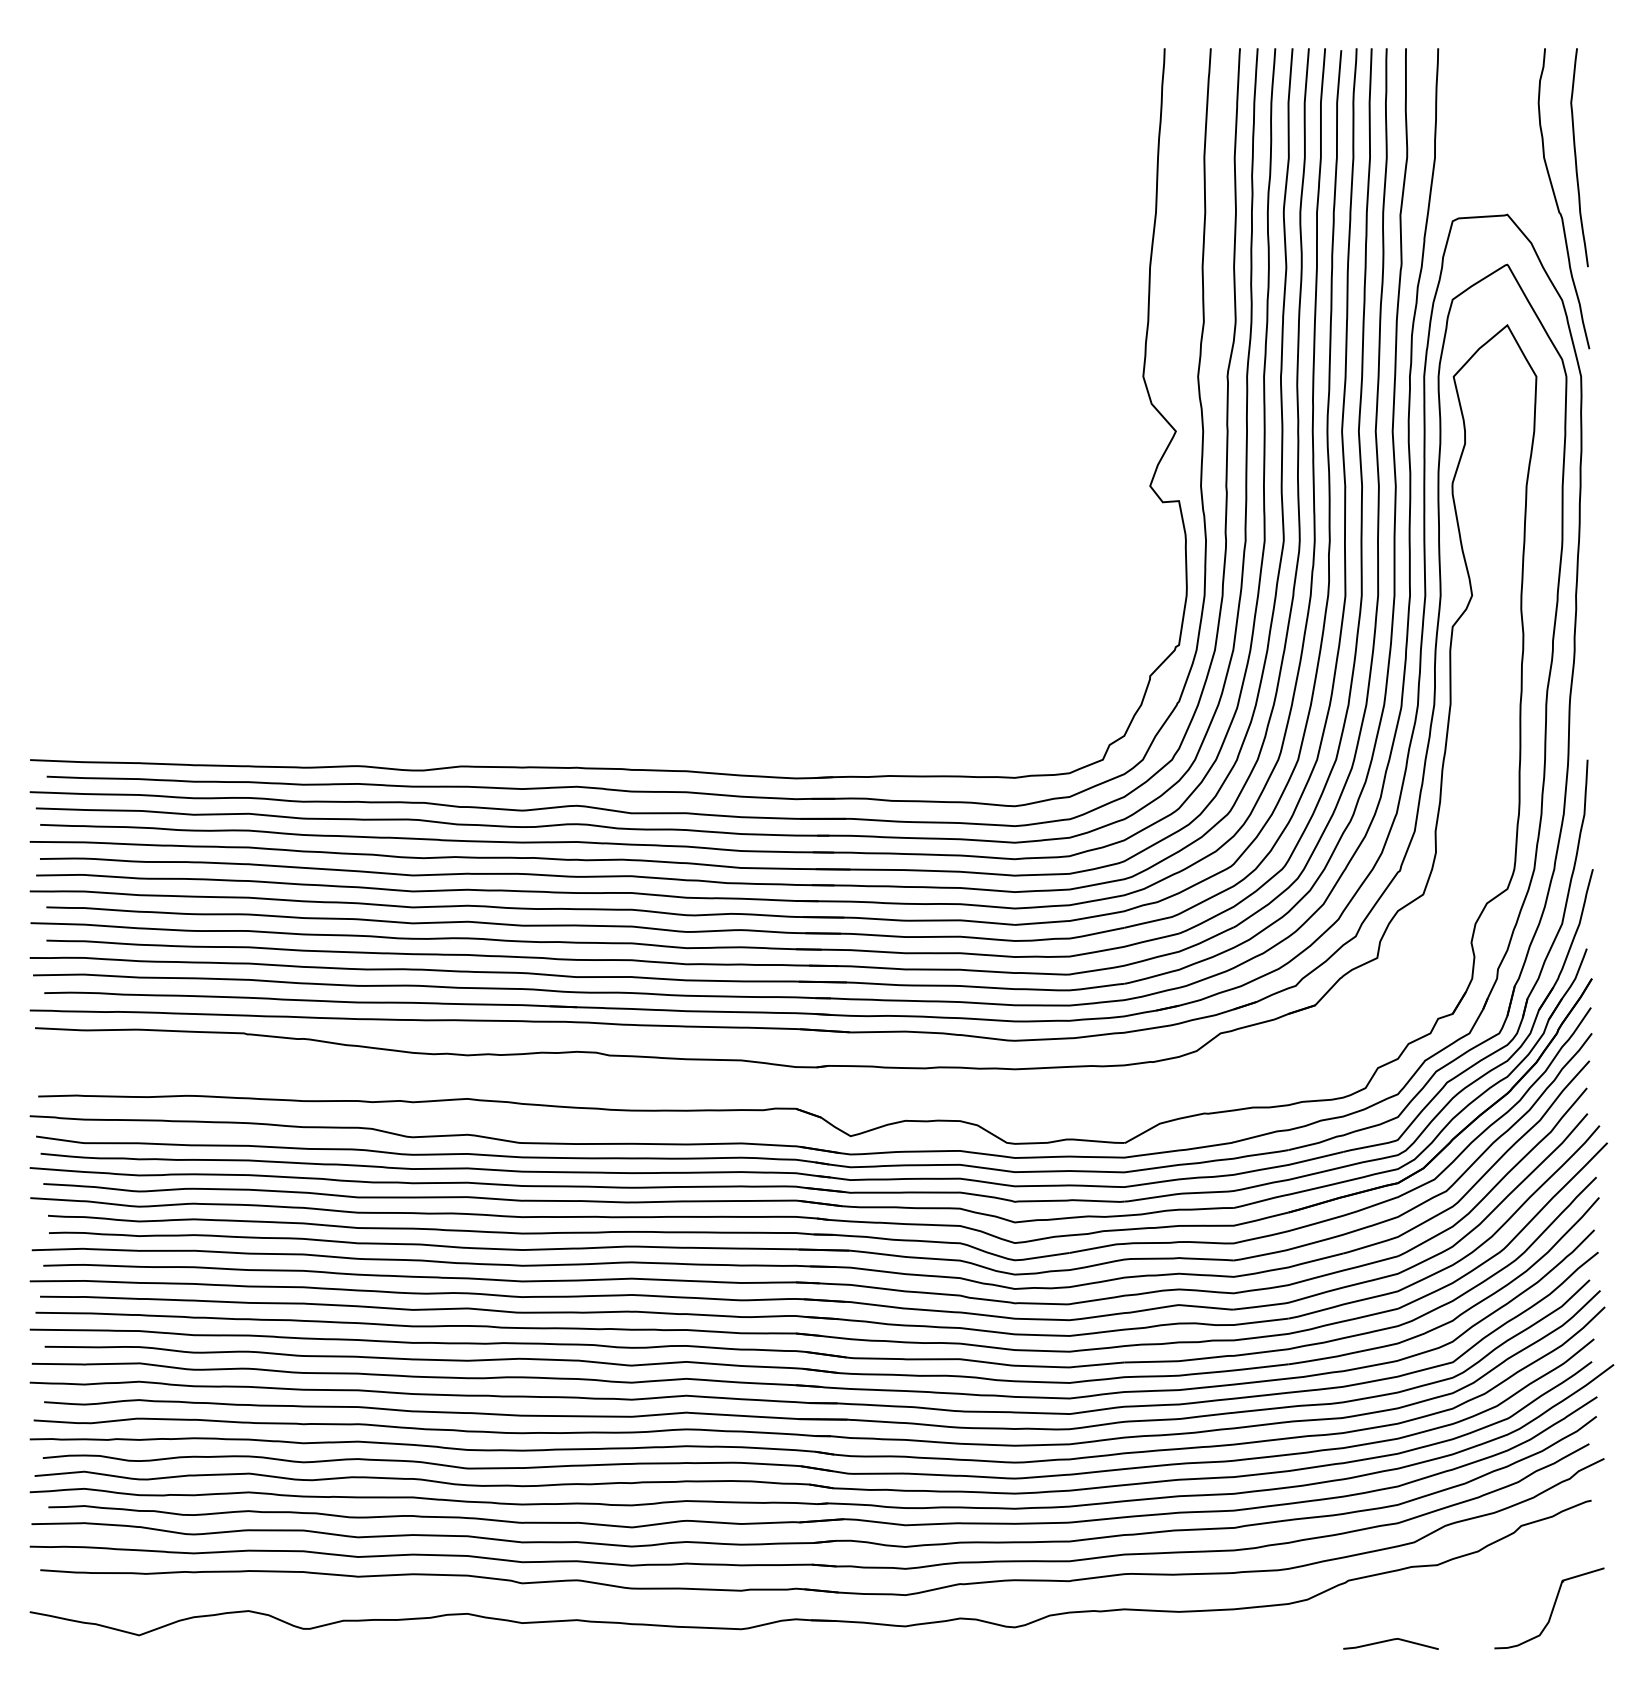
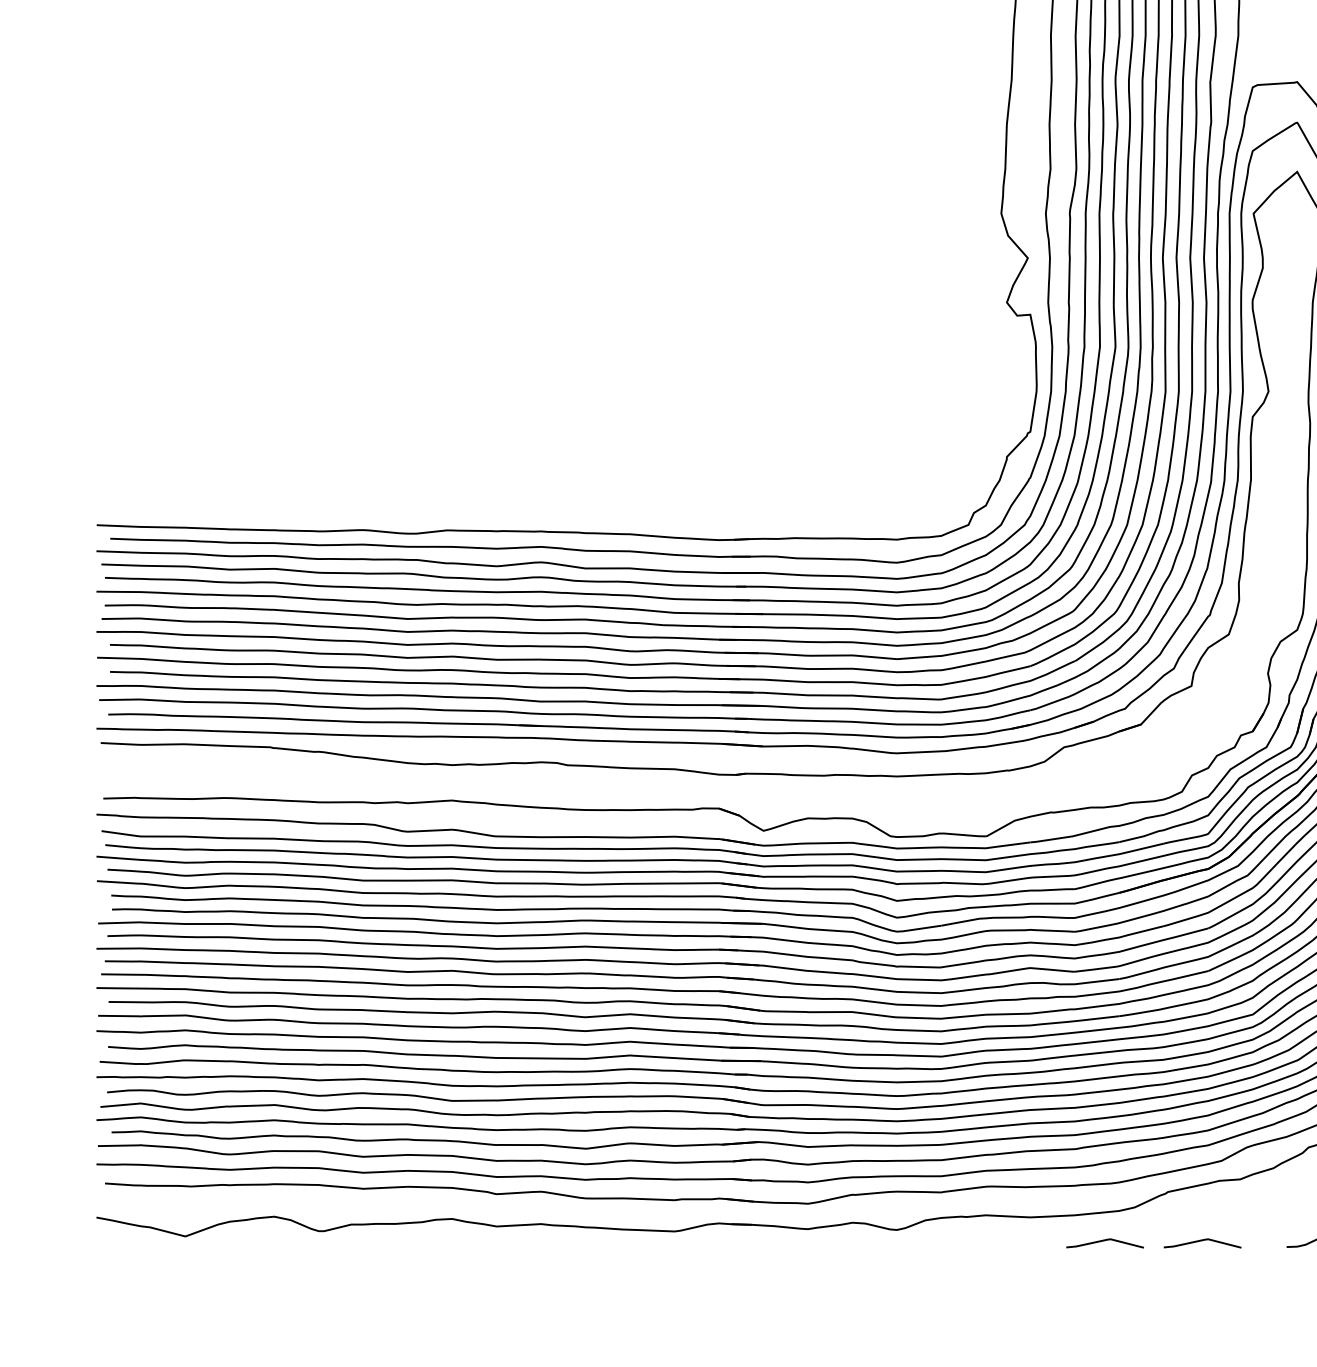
curve: (1269, 1641) -> (1103, 1241), added

